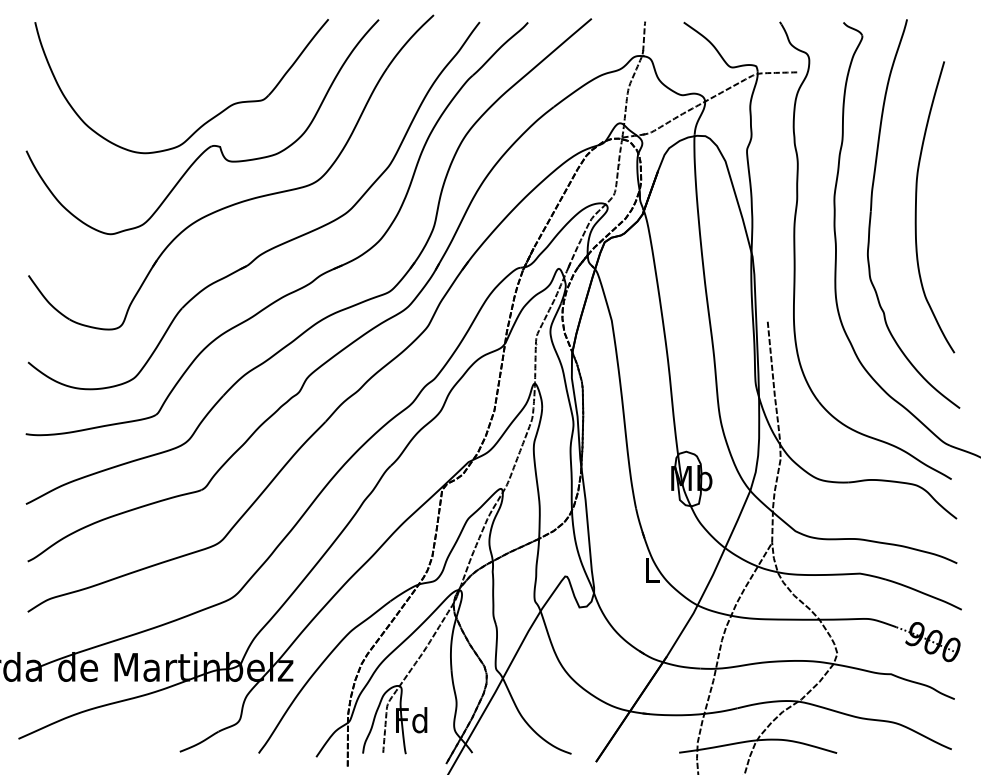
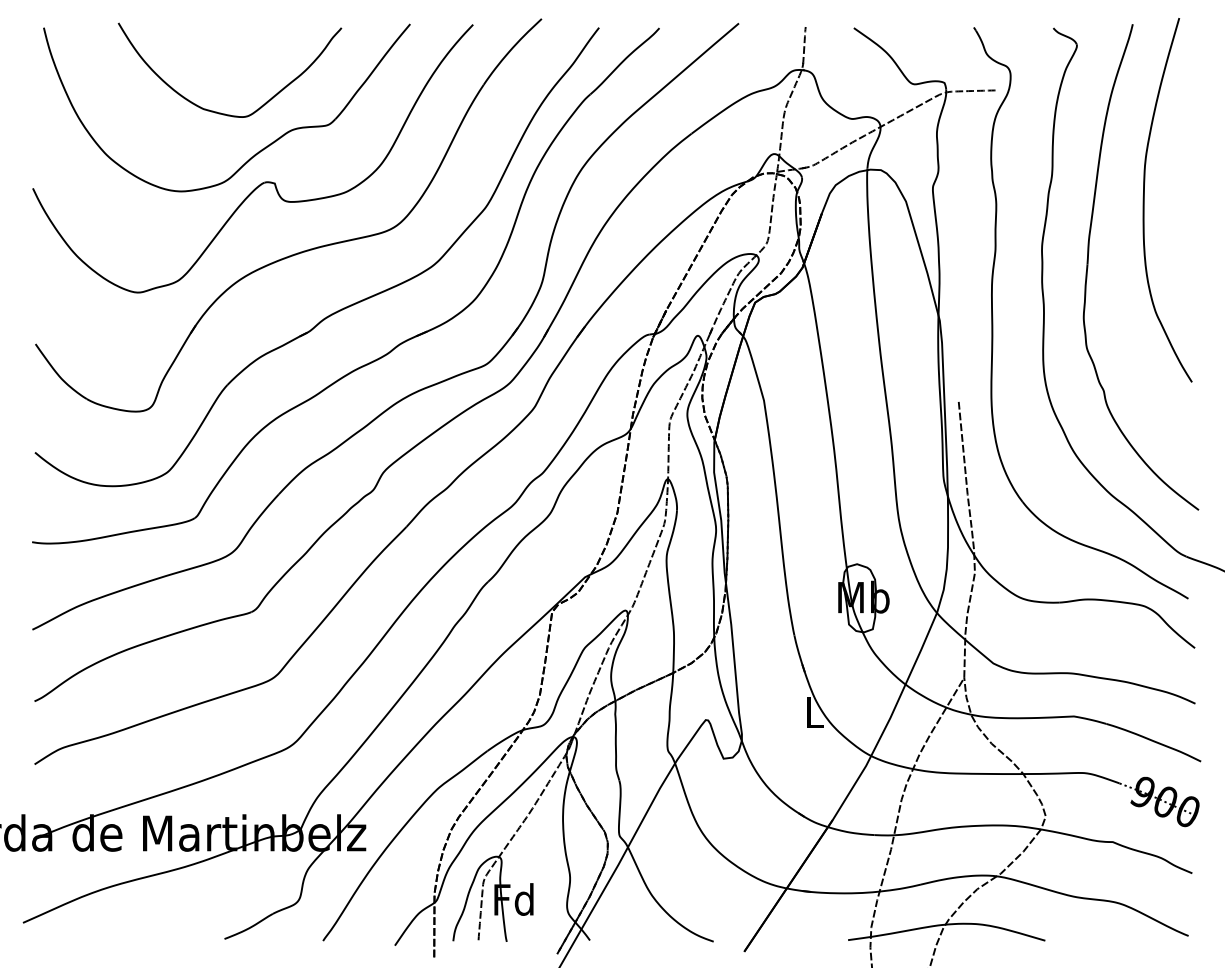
curve: (175, 89) -> (219, 111), added
curve: (916, 207) -> (1144, 200), moved

